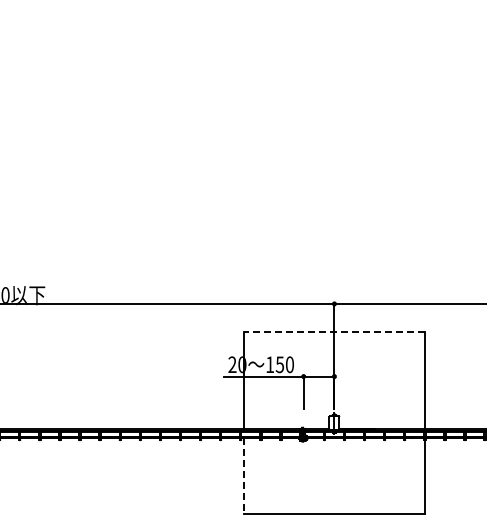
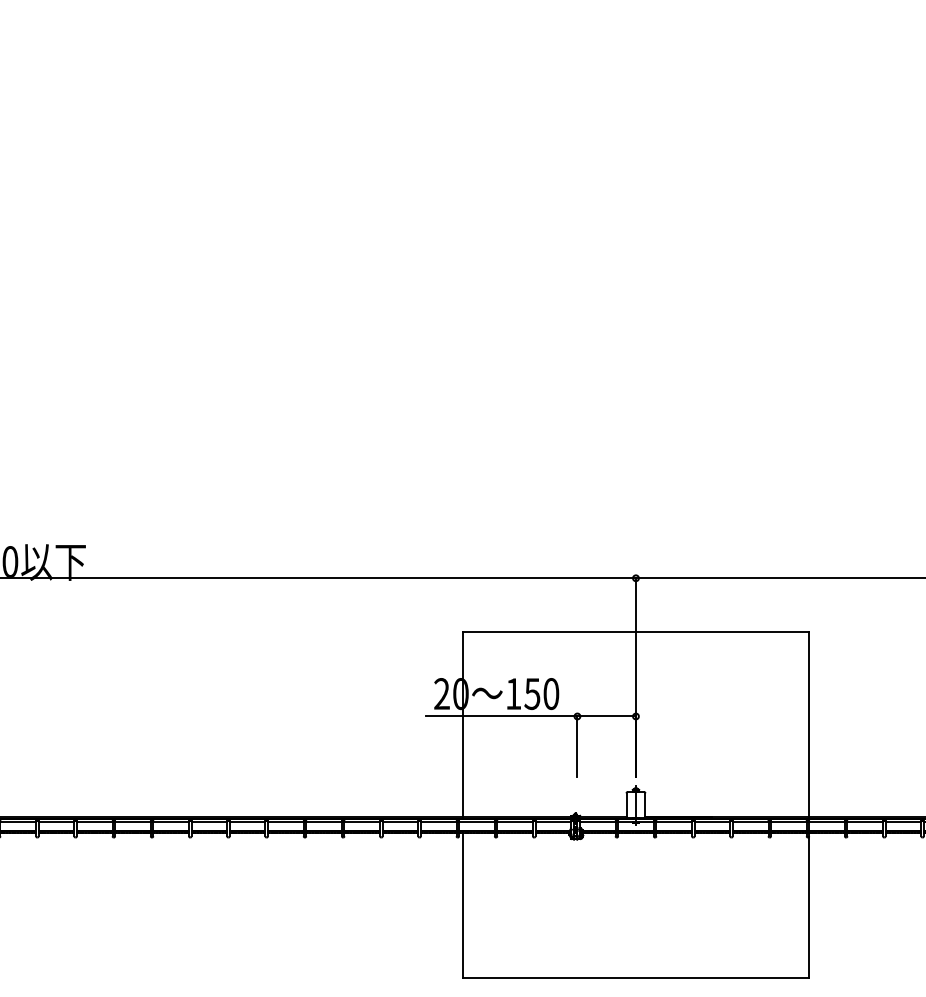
line: (334, 332) -> (636, 632), dashed -> solid
line: (243, 475) -> (463, 904), dashed -> solid

